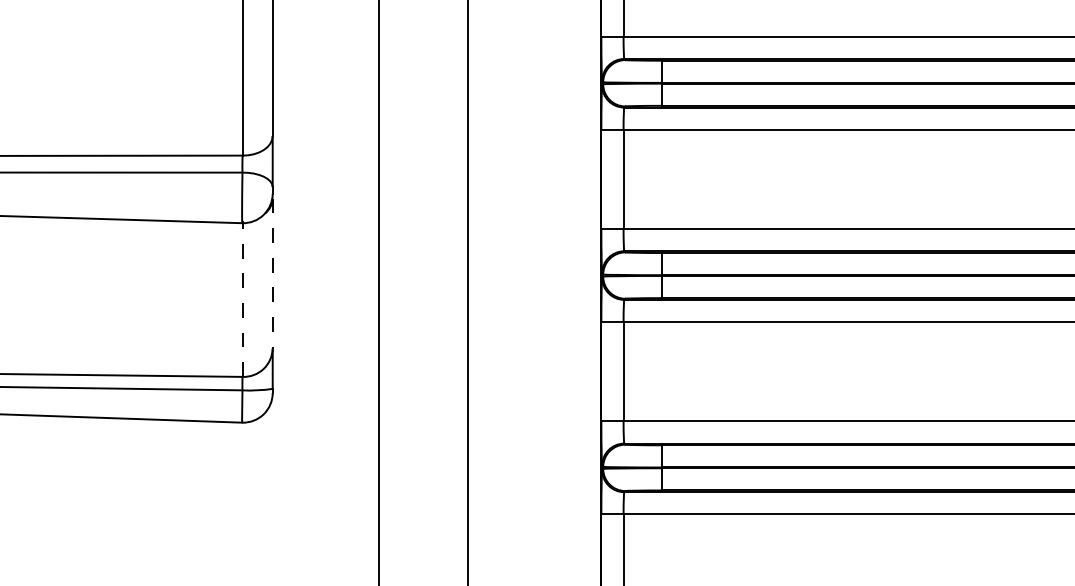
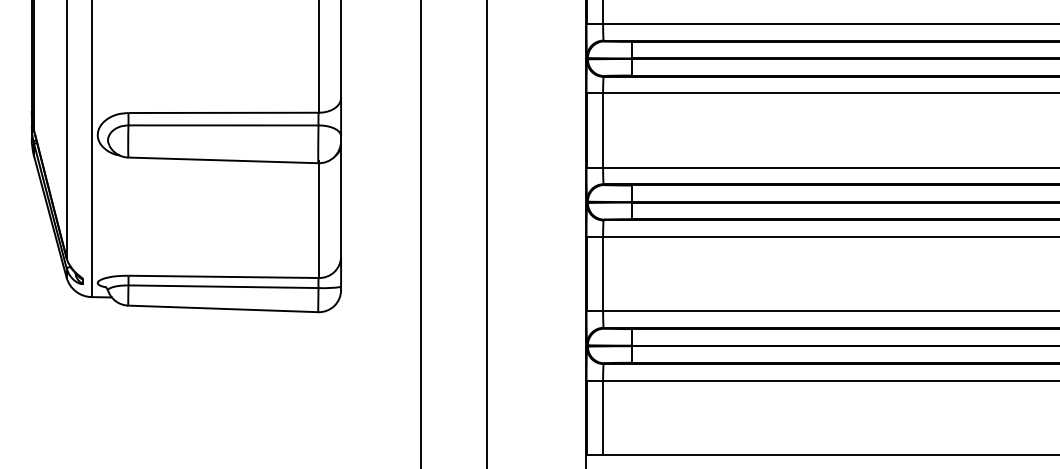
line: (273, 274) -> (341, 201), dashed -> solid
line: (242, 298) -> (318, 219), dashed -> solid

